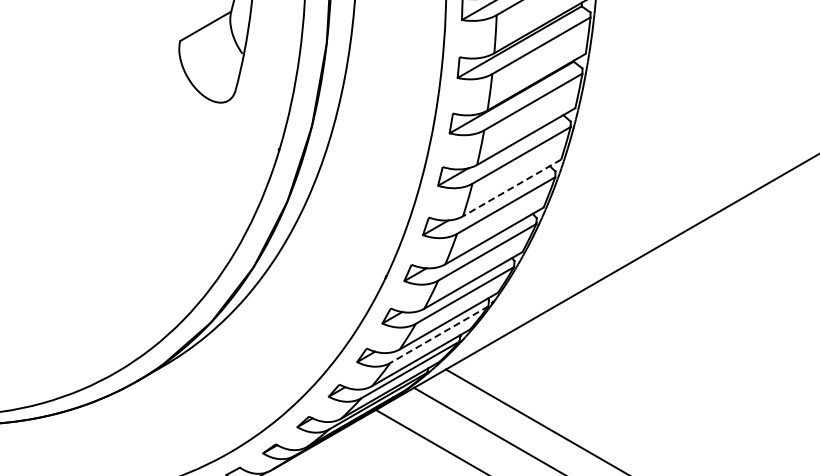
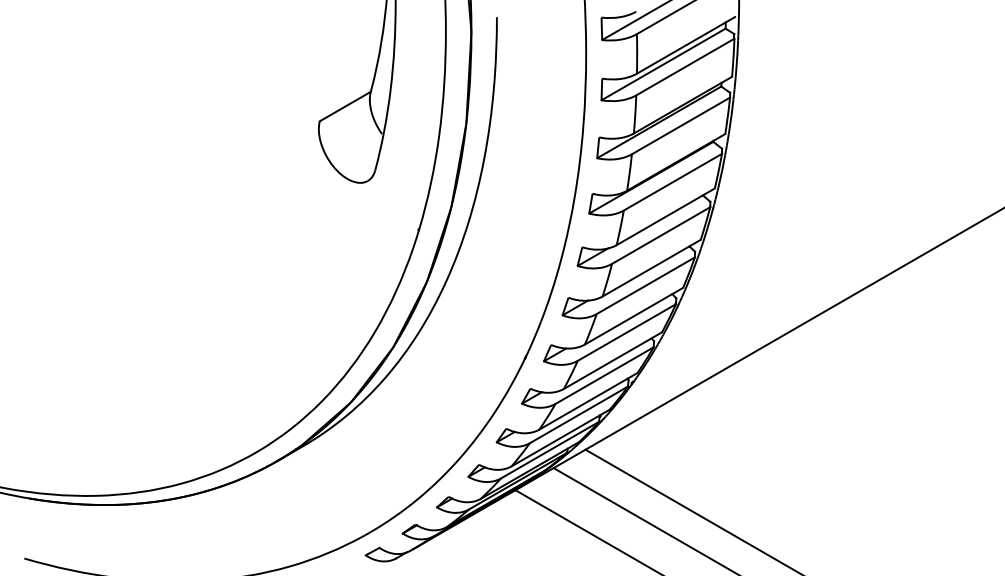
line: (511, 188) -> (651, 268), dashed -> solid
line: (438, 334) -> (578, 414), dashed -> solid

